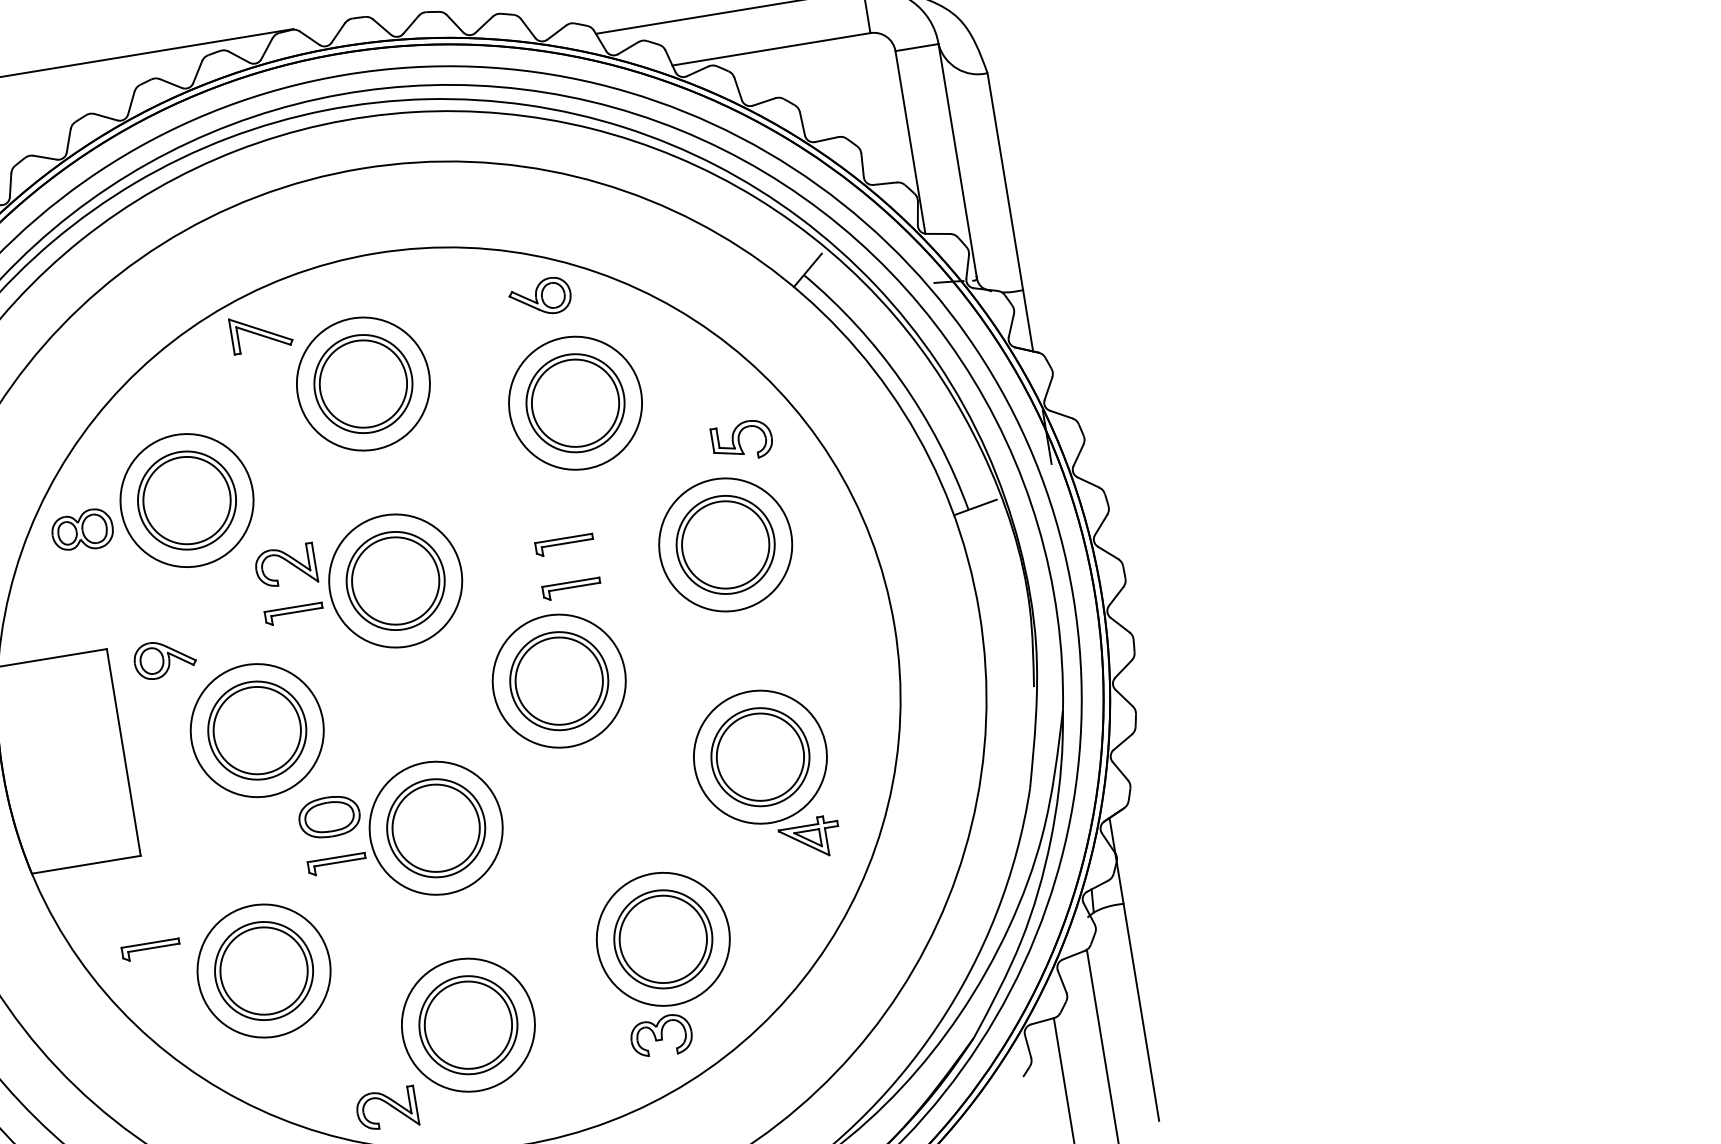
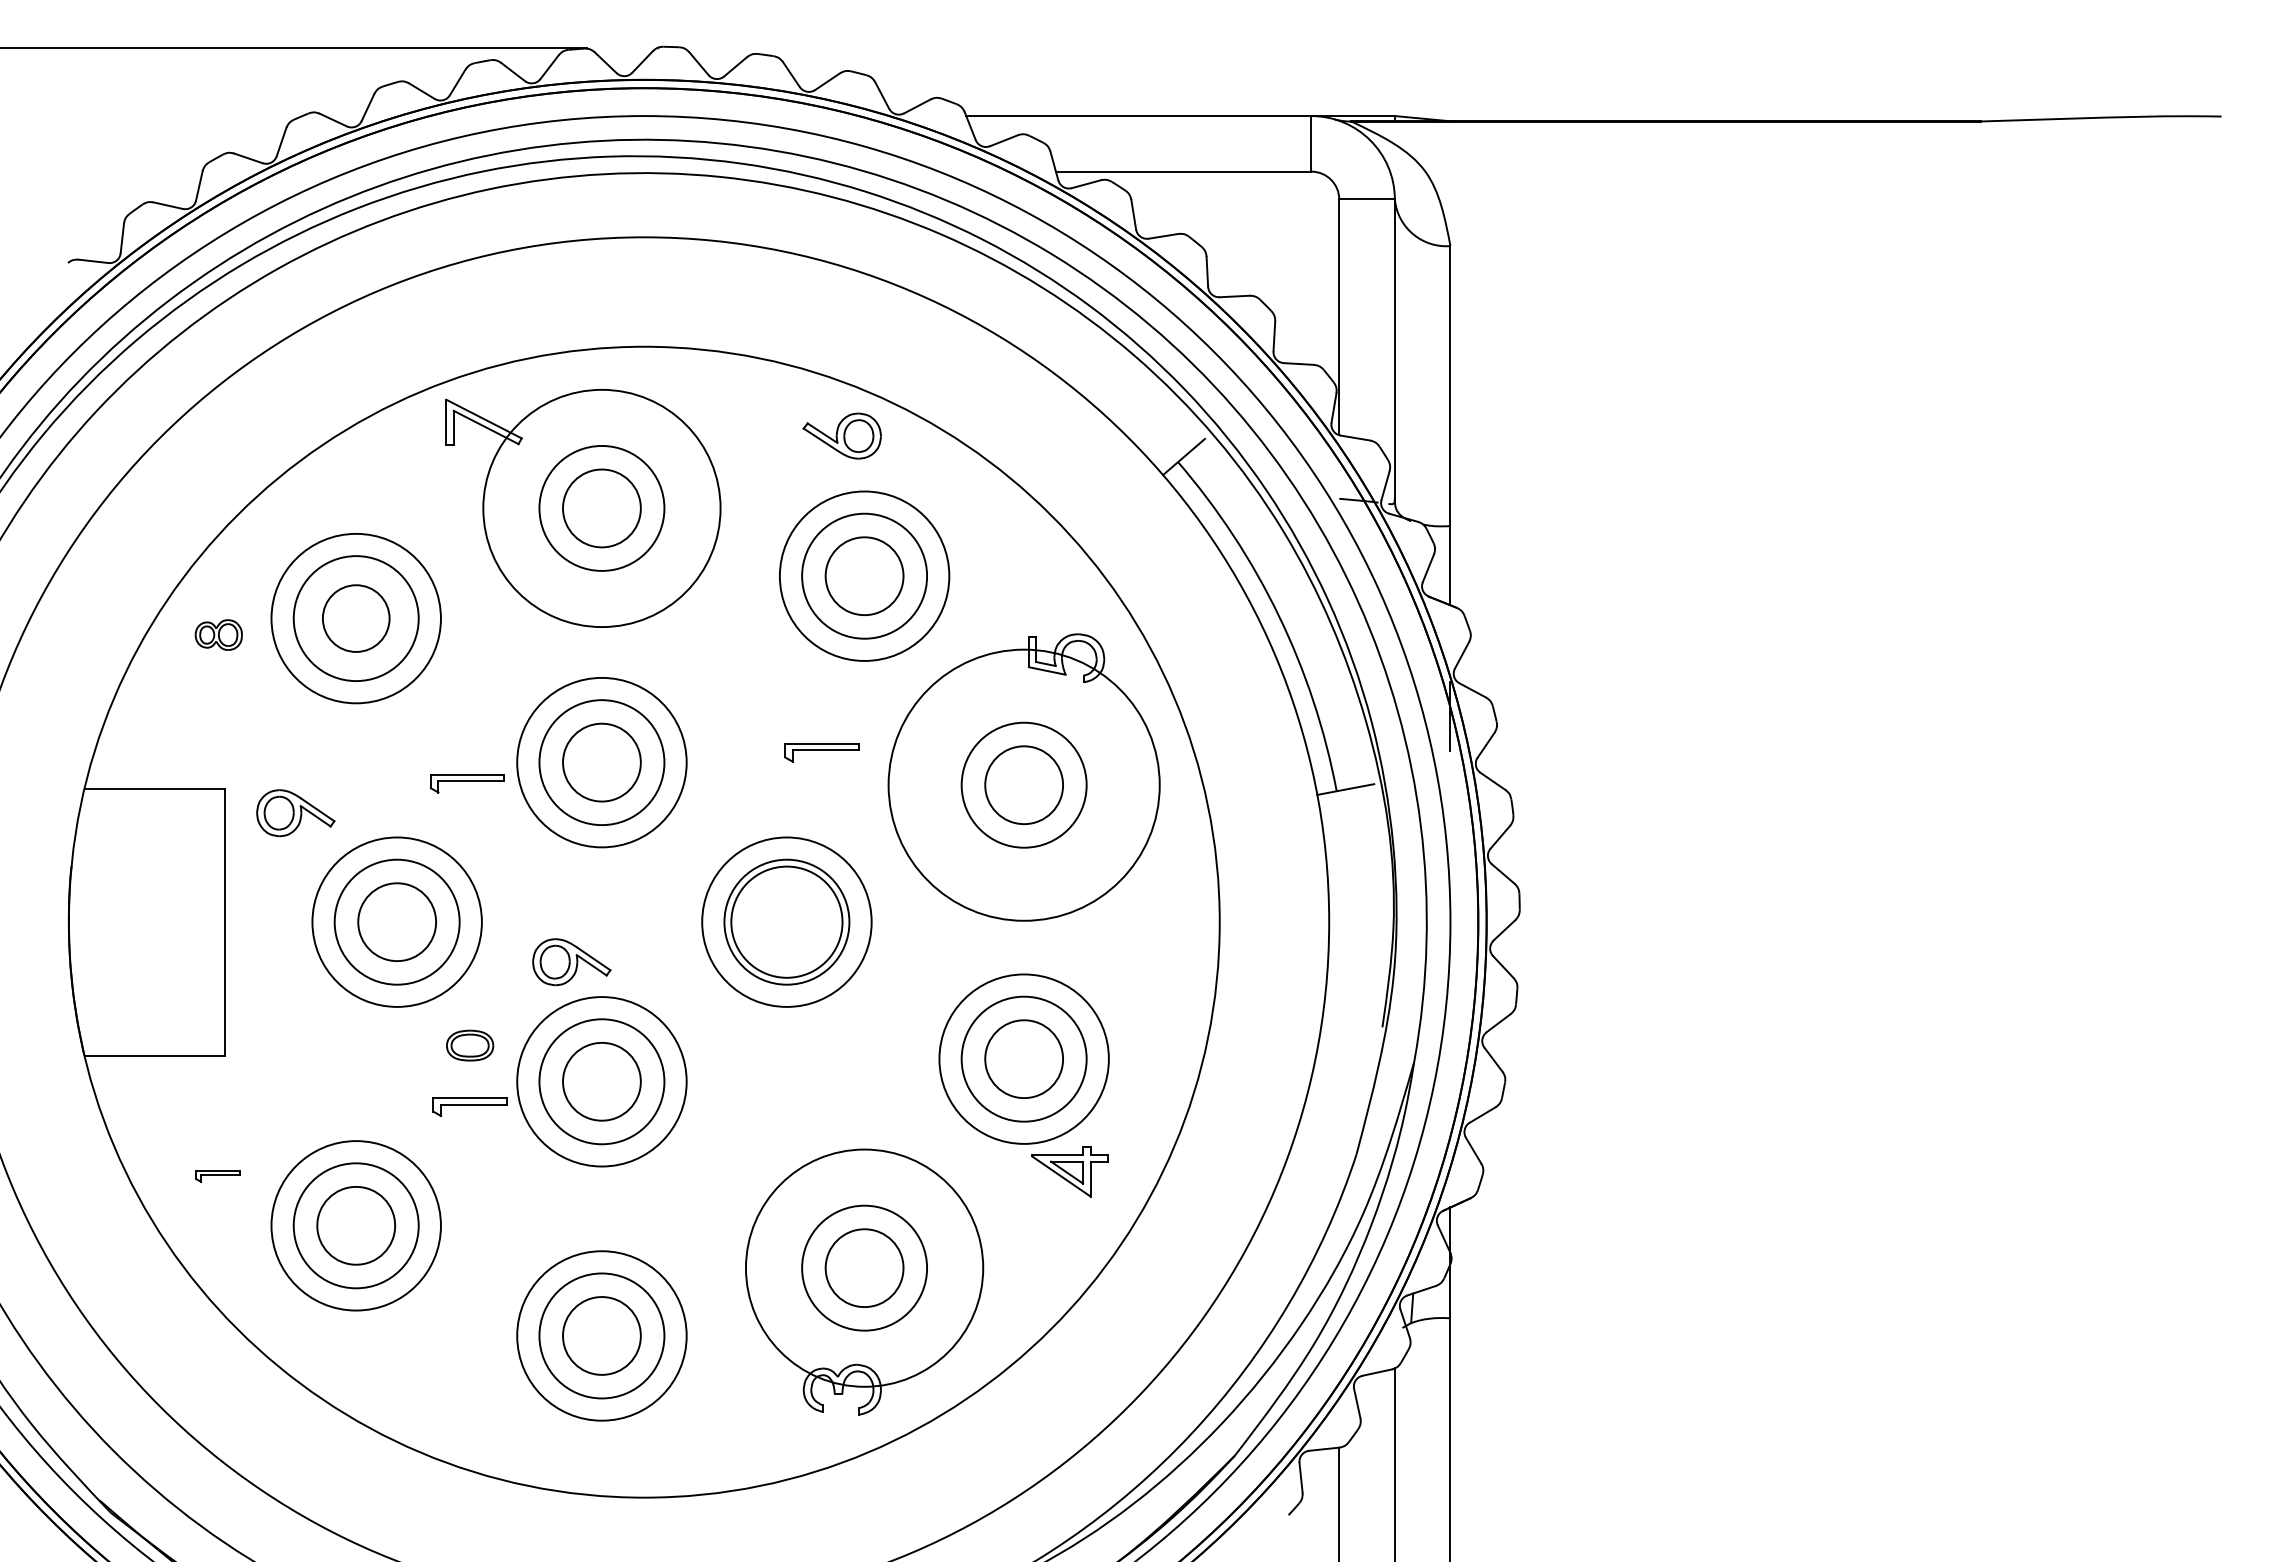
circle: (363, 384) -> (601, 508), size x0.7
circle: (363, 384) -> (601, 508), size x1.4
circle: (575, 402) -> (864, 575), size x0.7
circle: (186, 500) -> (355, 618), size x0.6
part: (82, 530) -> (218, 634), size x0.6
circle: (725, 544) -> (1023, 784), size x0.7
circle: (725, 544) -> (1023, 784), size x1.6
part: (288, 562) -> (471, 717), removed
circle: (395, 580) -> (601, 762), size x0.7
part: (571, 589) -> (821, 809), removed
circle: (256, 730) -> (396, 921), size x0.7
part: (397, 739) -> (571, 962), added
circle: (759, 756) -> (1023, 1058), size x0.7
part: (328, 816) -> (469, 1045), size x0.6
circle: (435, 828) -> (601, 1081), size x0.7
circle: (663, 938) -> (864, 1267), size x0.7
circle: (663, 938) -> (864, 1267), size x1.4
part: (150, 950) -> (217, 1176), size x0.6
circle: (263, 970) -> (355, 1225), size x0.7
circle: (468, 1024) -> (601, 1335), size x0.7
part: (389, 1105) -> (486, 1420), removed

